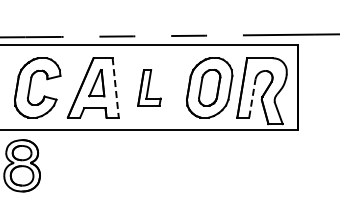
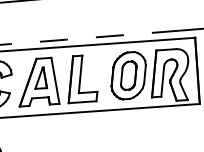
line: (115, 87) -> (55, 80), dashed -> solid
part: (149, 87) -> (81, 78), size x1.67
line: (252, 97) -> (162, 80), dashed -> solid

